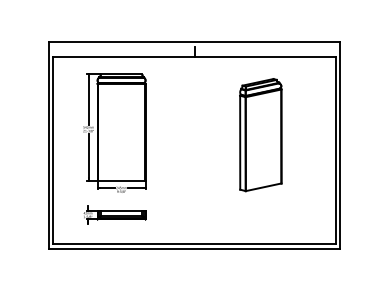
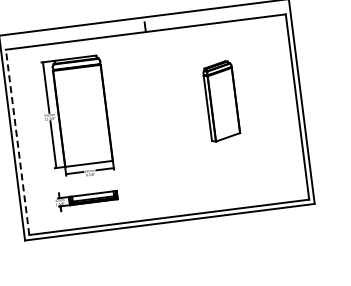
part: (260, 135) -> (221, 101), size x0.7
line: (53, 149) -> (17, 141), solid -> dashed

